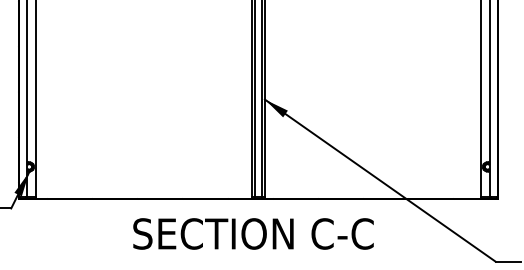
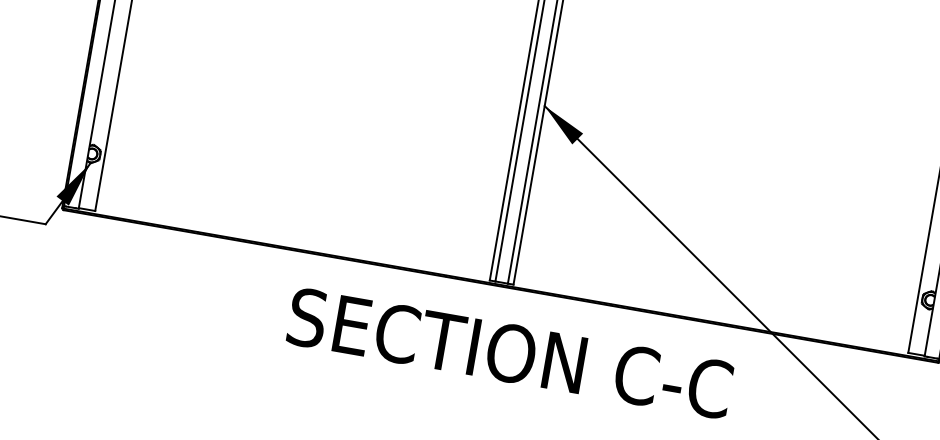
text: (253, 233) -> (510, 352), moved

